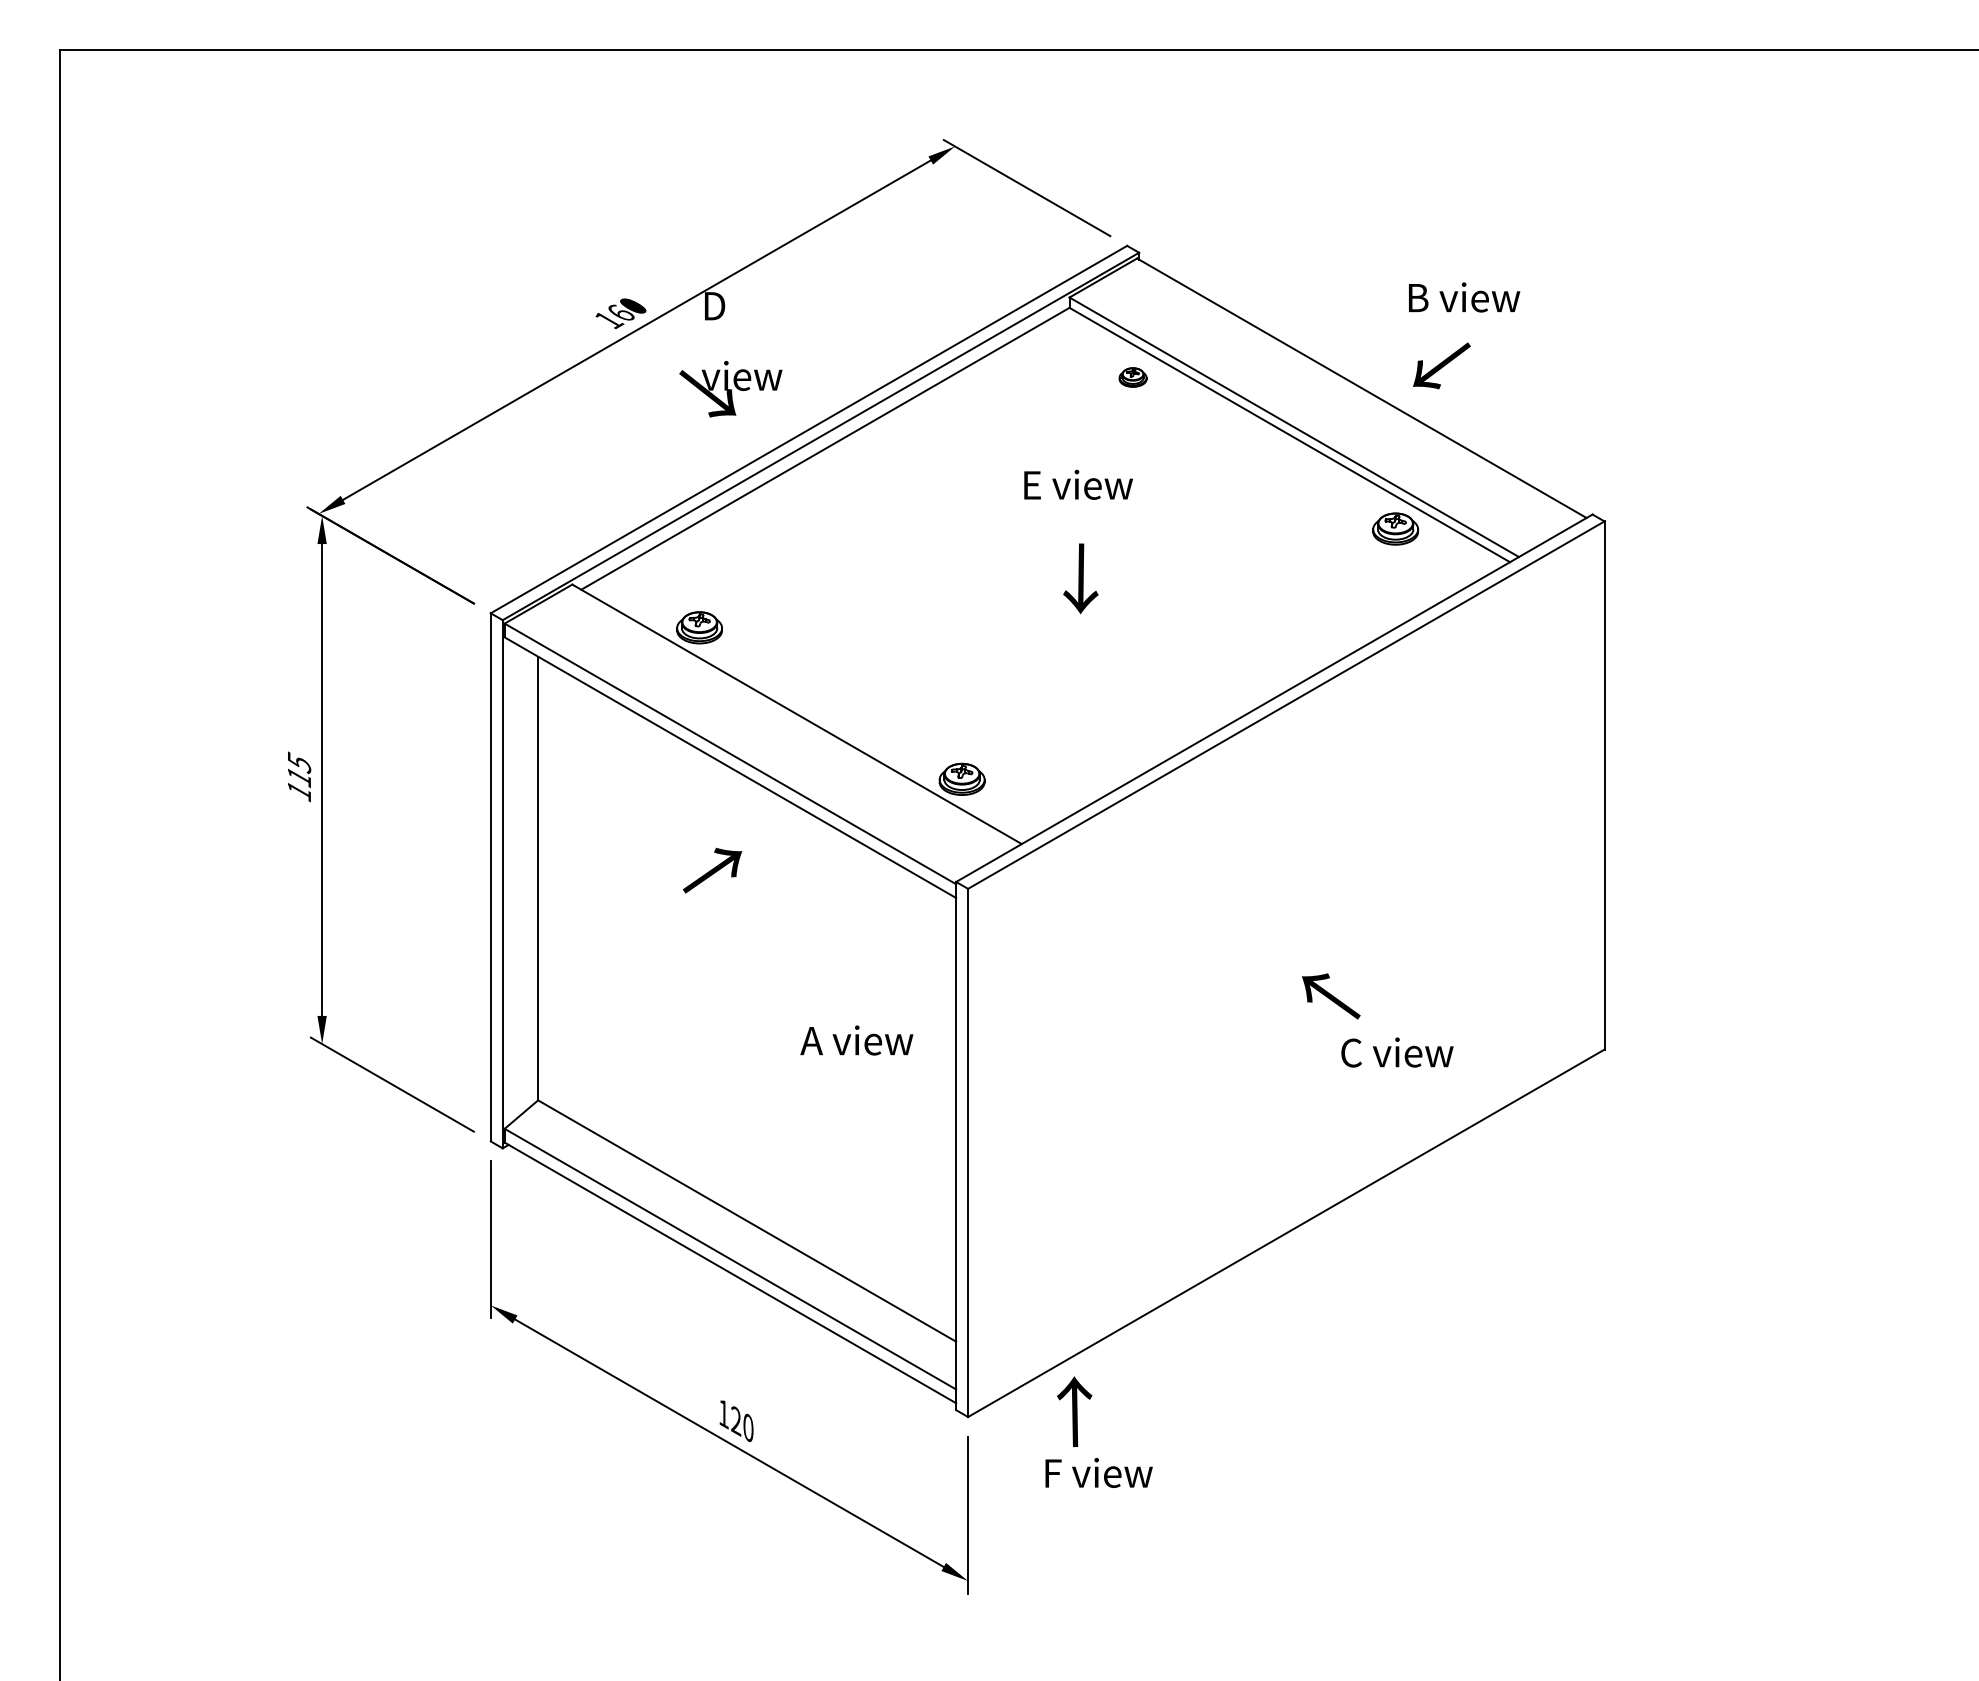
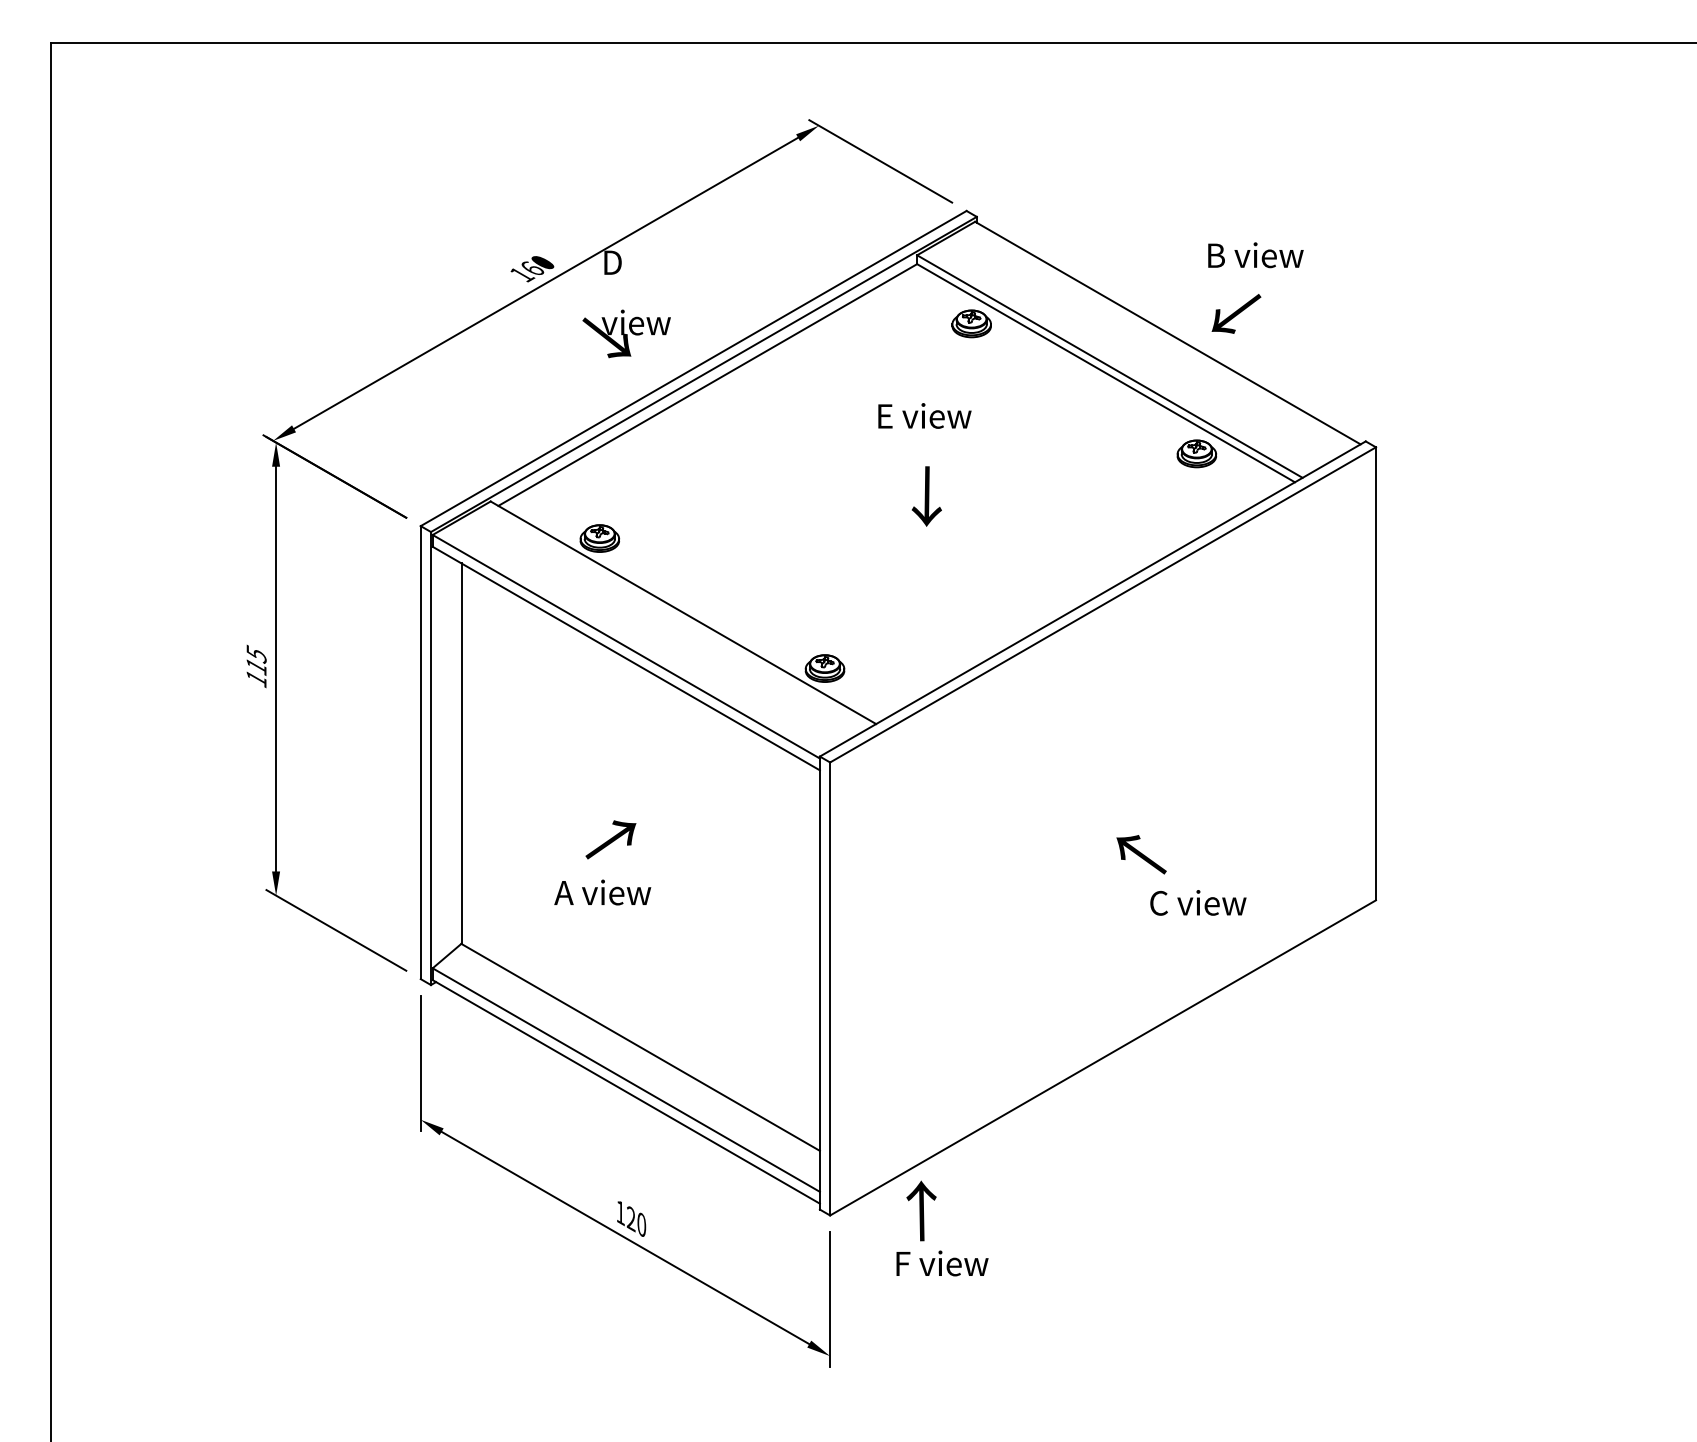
part: (1132, 377) -> (971, 323), size x1.67
text: (712, 870) -> (610, 839), moved
text: (856, 1040) -> (602, 892), moved

